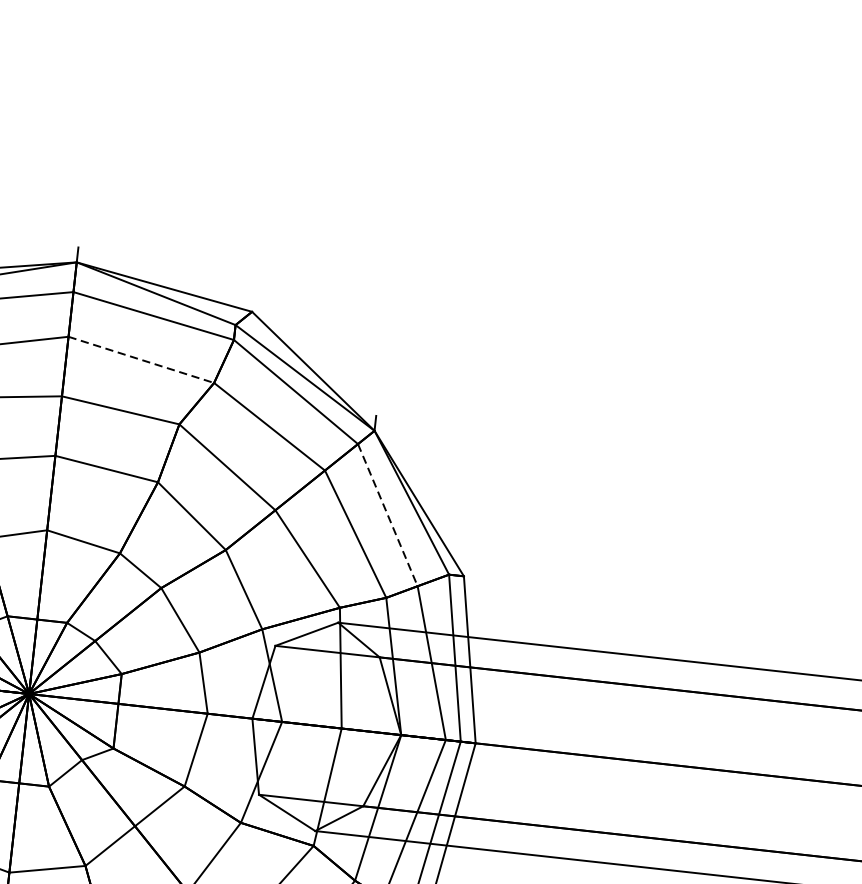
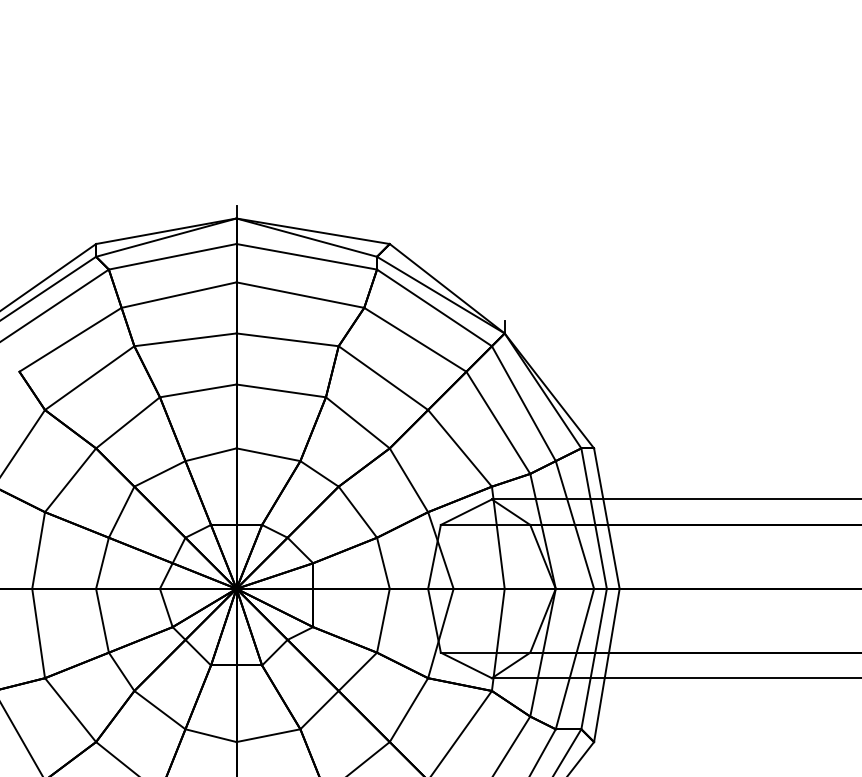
line: (141, 360) -> (300, 295), dashed -> solid
line: (387, 514) -> (523, 403), dashed -> solid

